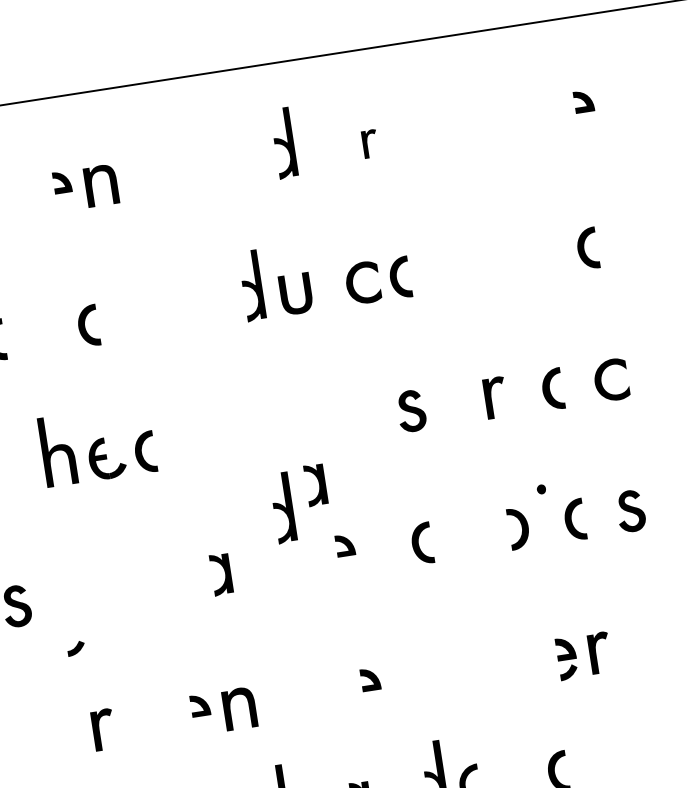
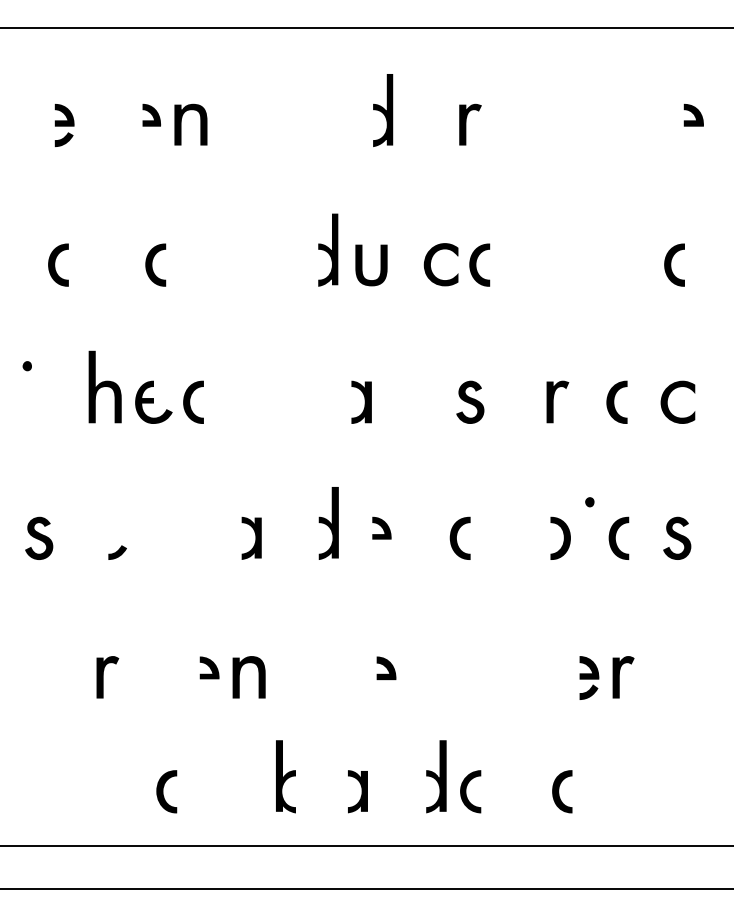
part: (370, 143) -> (470, 124), size x1.43
part: (315, 484) -> (361, 401), moved
part: (282, 508) -> (328, 523), moved
part: (76, 648) -> (117, 552), moved

